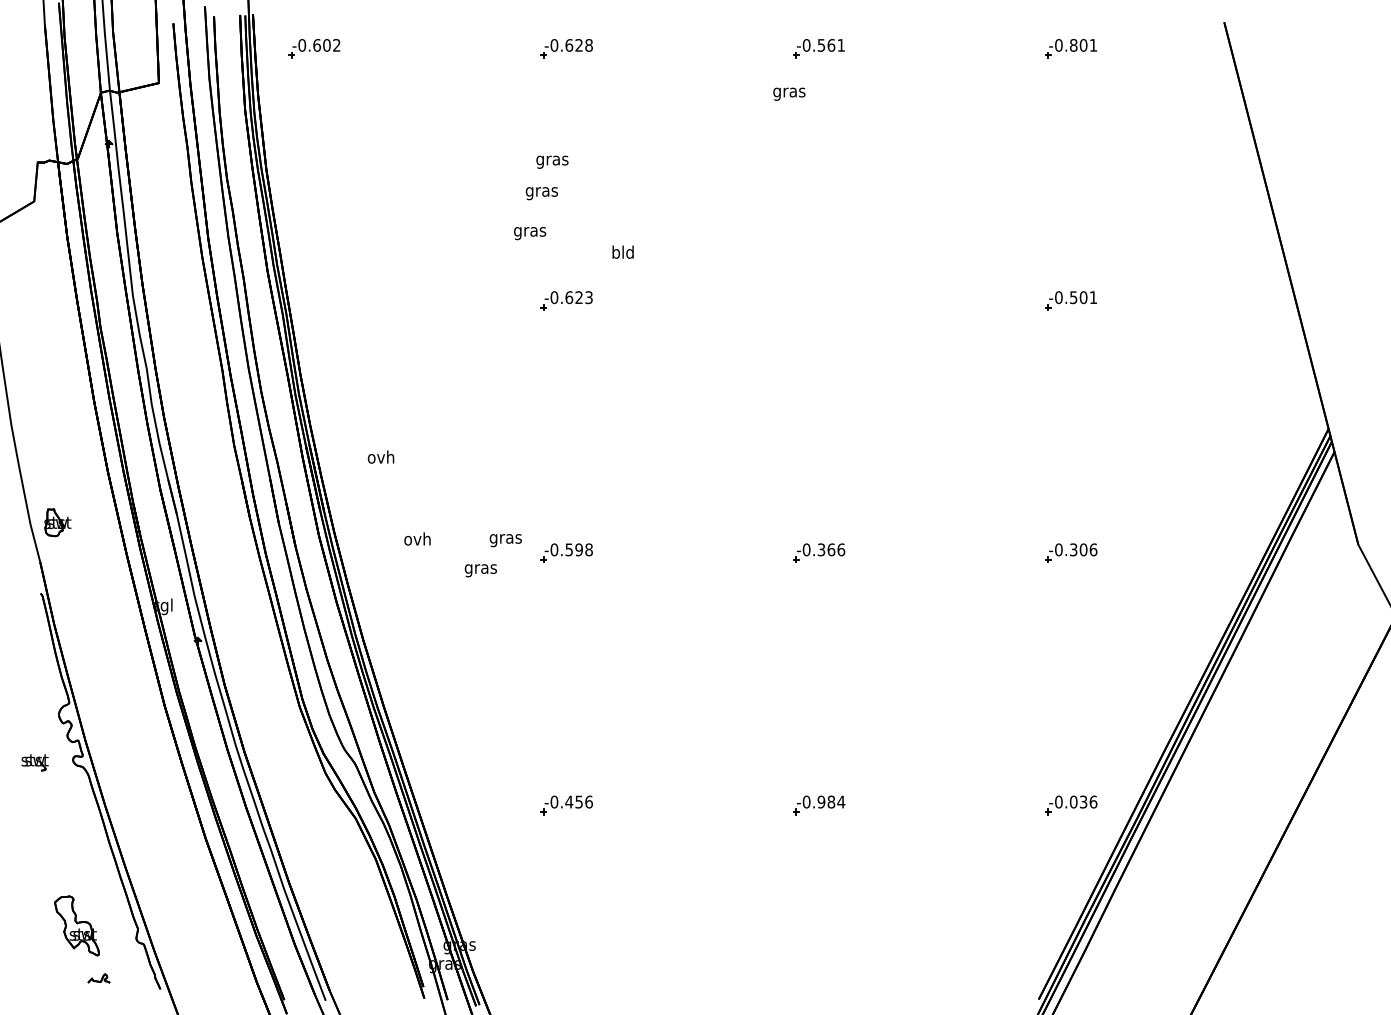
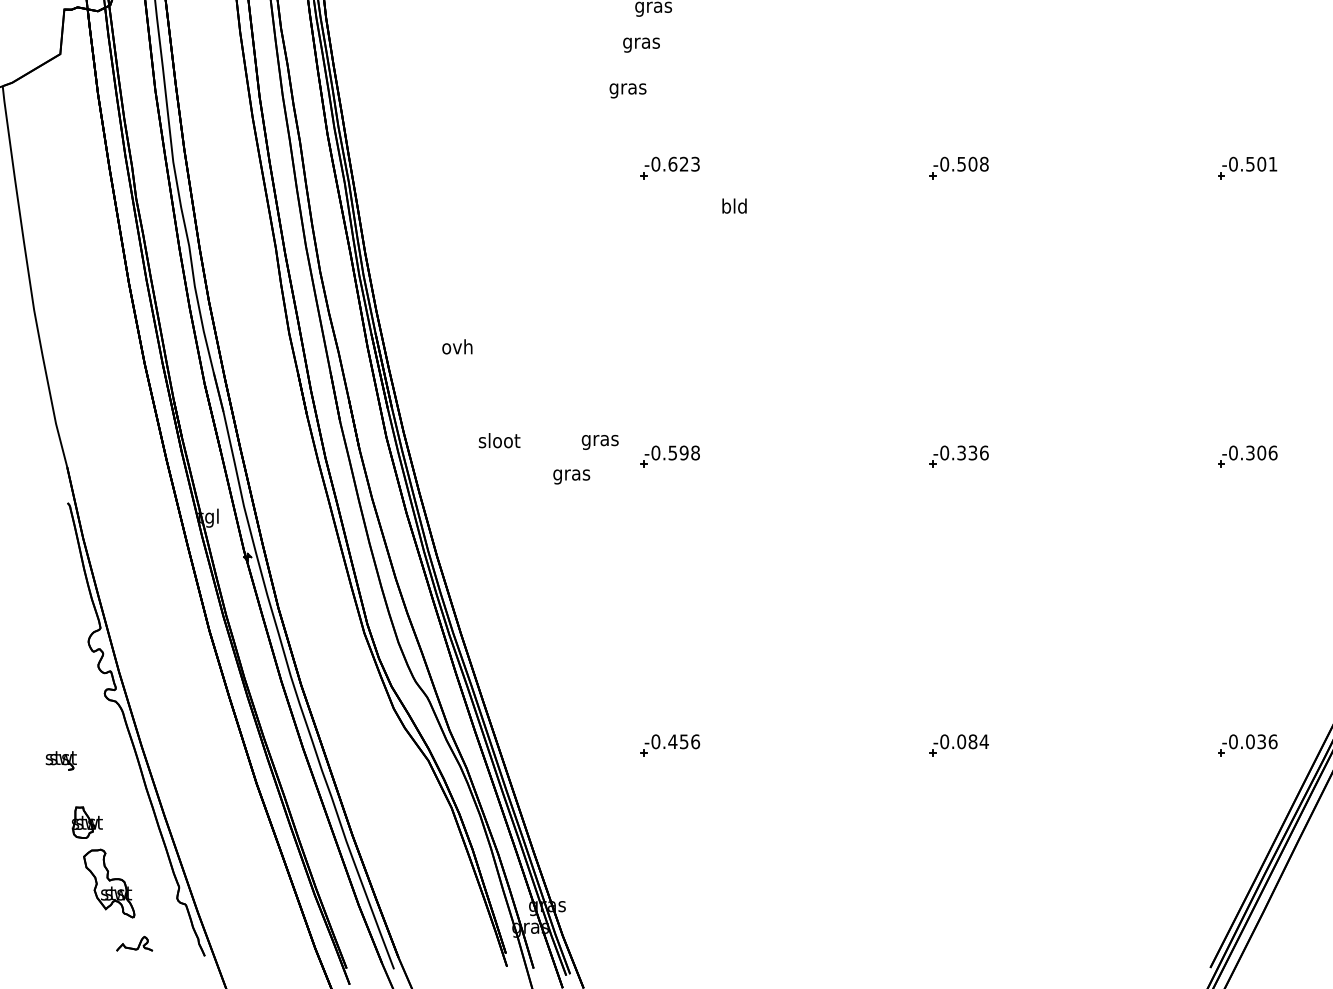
text: (622, 251) -> (733, 205), moved
part: (819, 300) -> (959, 167), added
part: (57, 522) -> (86, 822), moved
text: (417, 538) -> (499, 440), ovh -> sloot
text: (831, 549) -> (973, 452), -0.366 -> -0.336
part: (34, 762) -> (60, 760), moved
text: (821, 802) -> (961, 742), -0.984 -> -0.084
part: (98, 978) -> (133, 943), size x1.43

